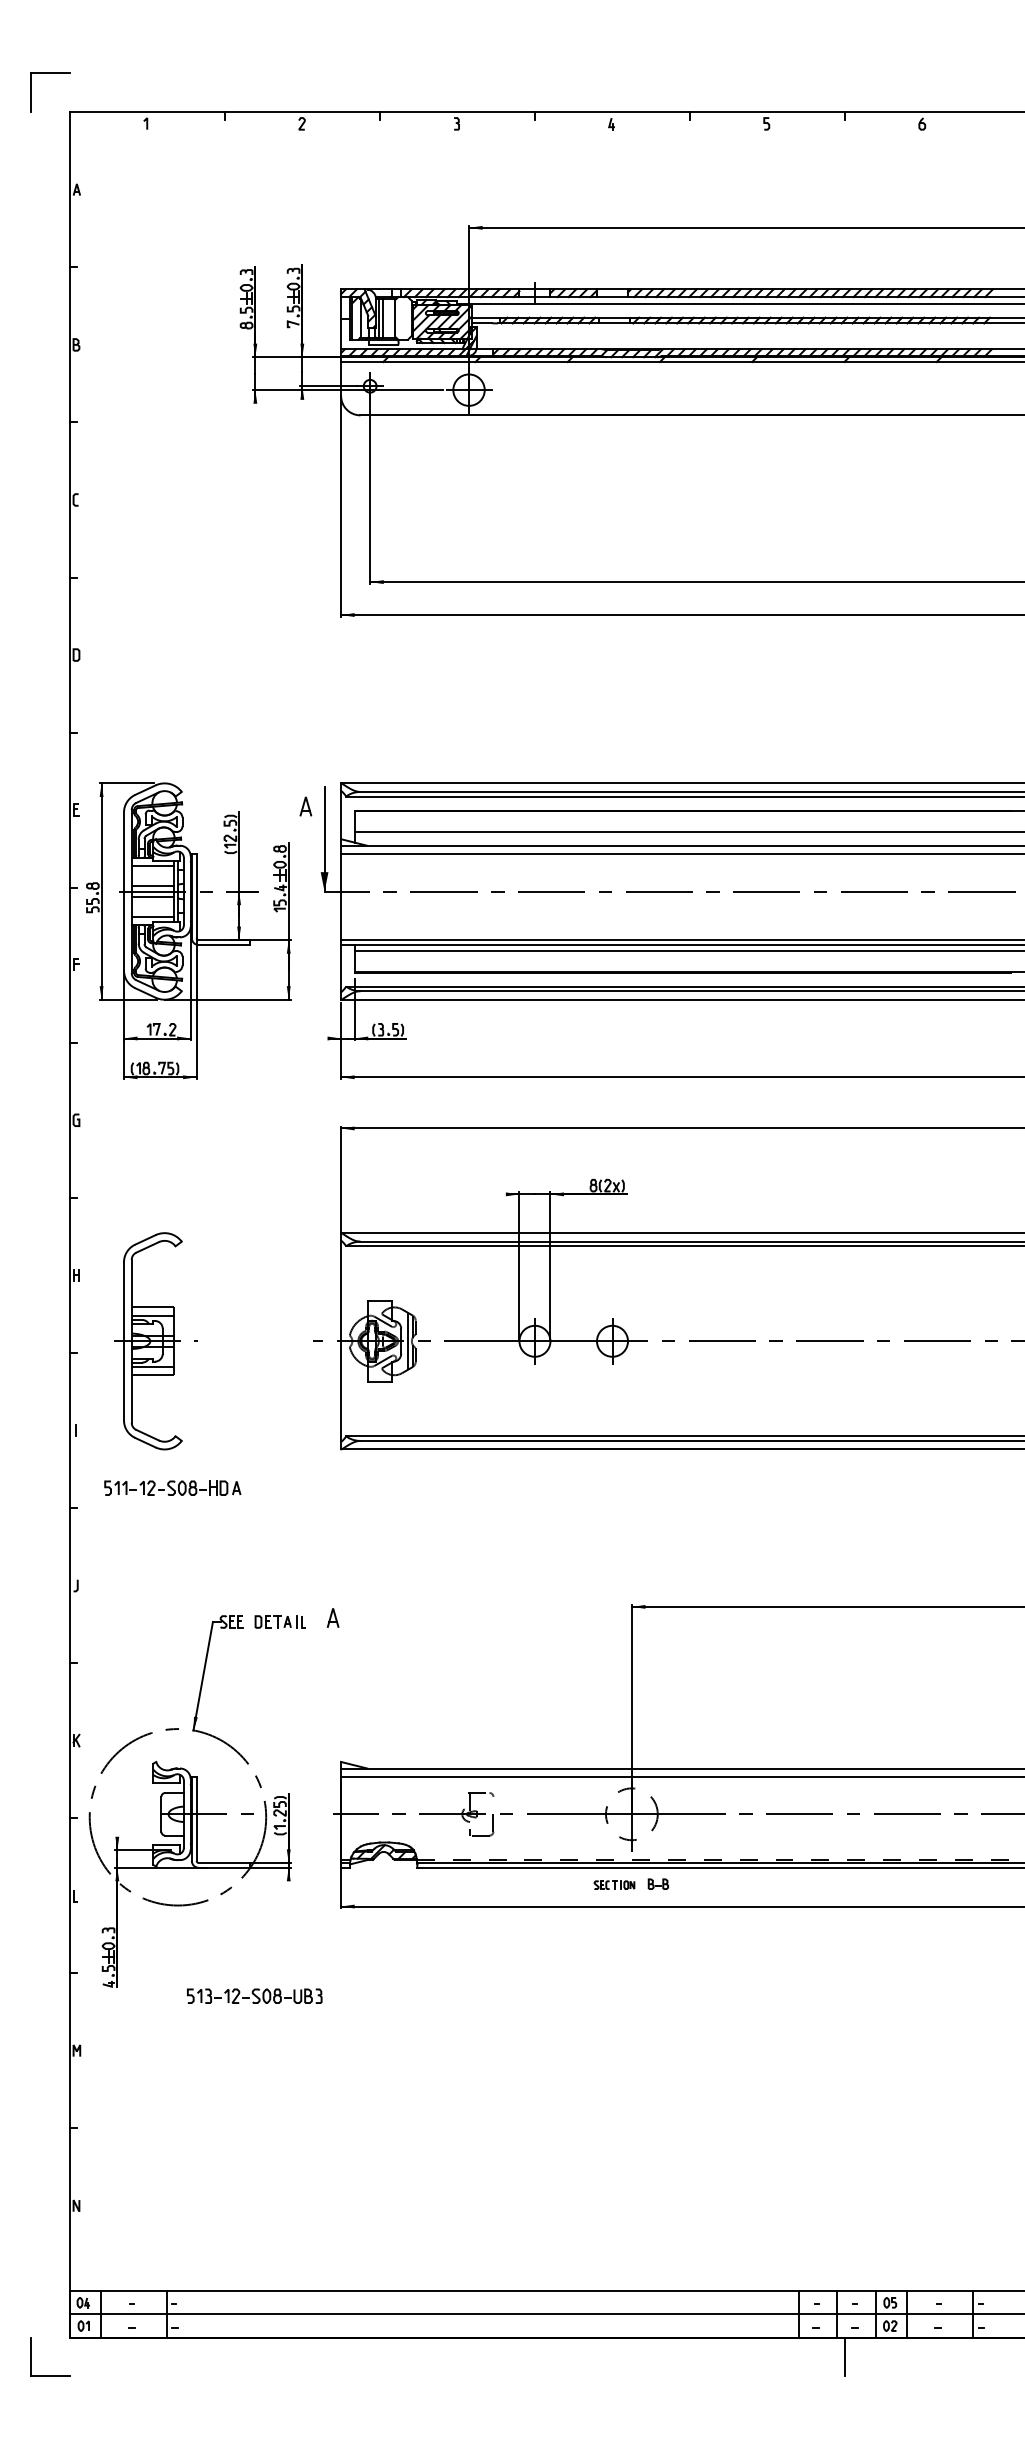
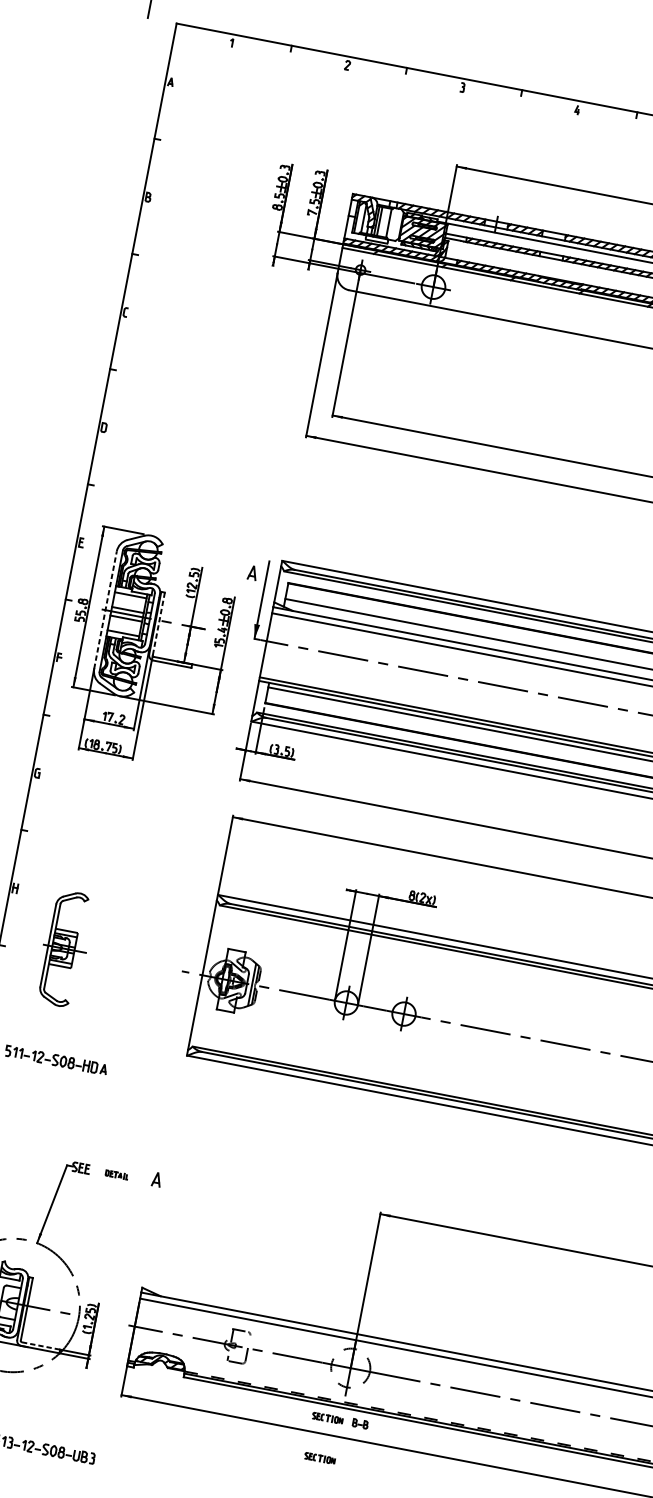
line: (123, 891) -> (105, 610), solid -> dashed
line: (196, 896) -> (158, 624), solid -> dashed
part: (155, 1341) -> (64, 948), size x0.7
part: (279, 1621) -> (116, 1174), size x0.6
line: (224, 1862) -> (41, 1345), solid -> dashed
part: (614, 1938) -> (320, 1457), added

